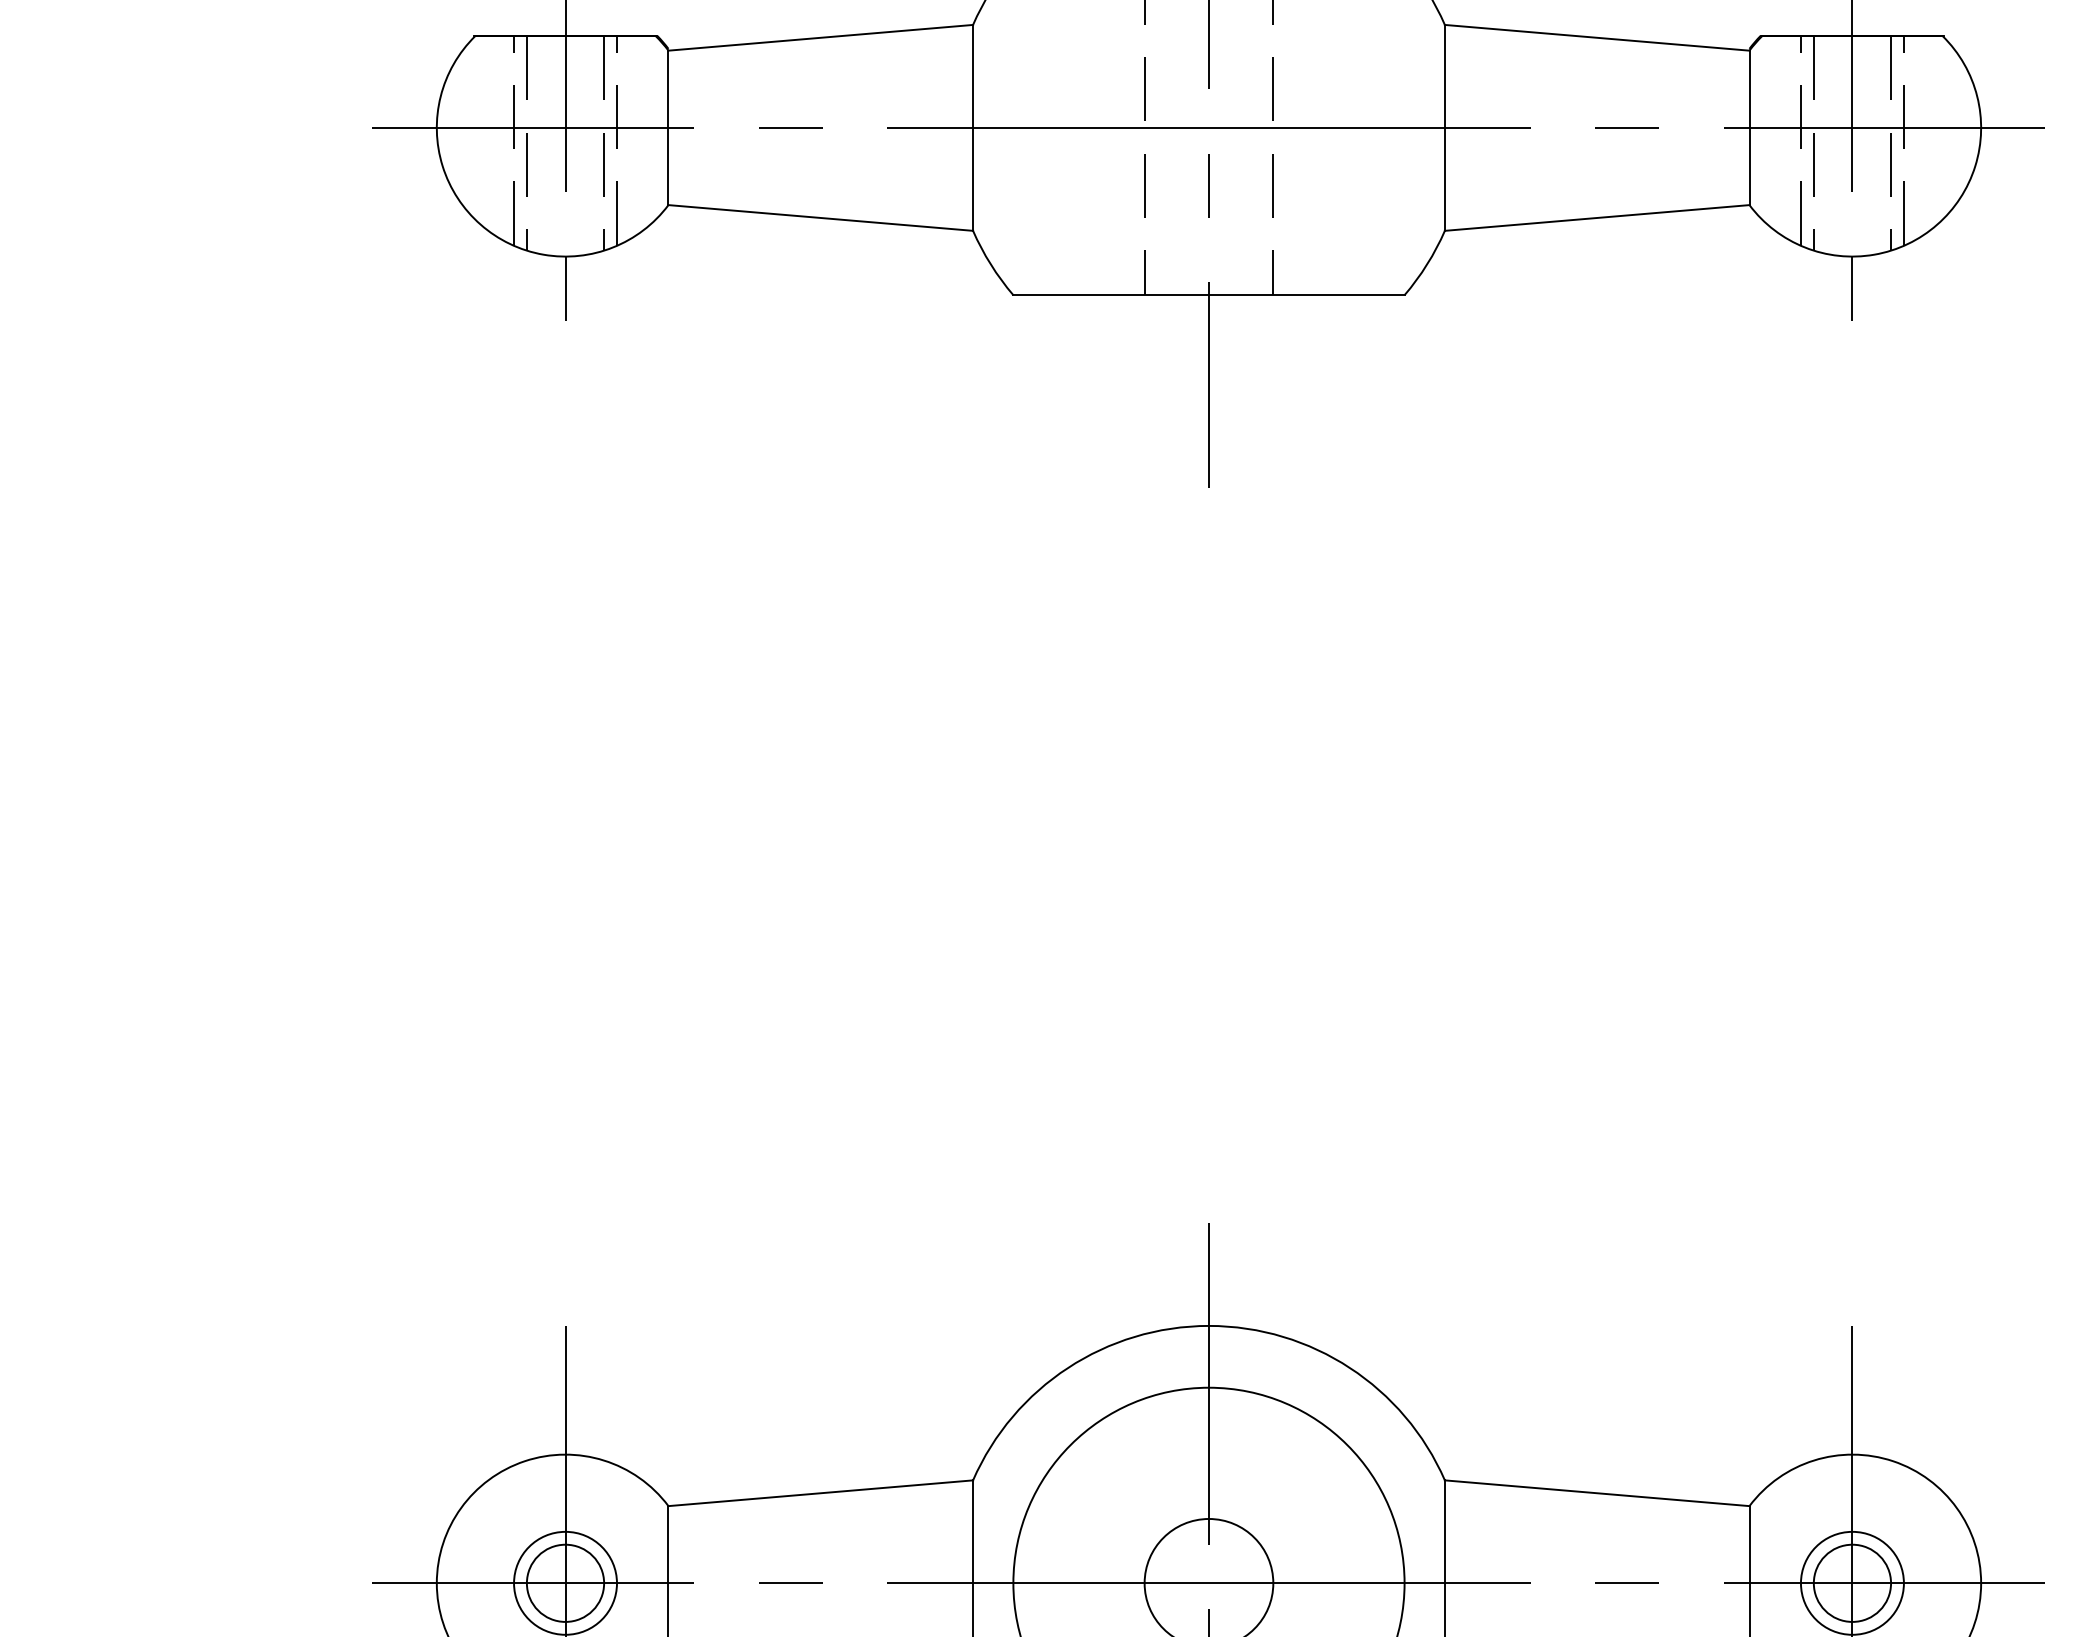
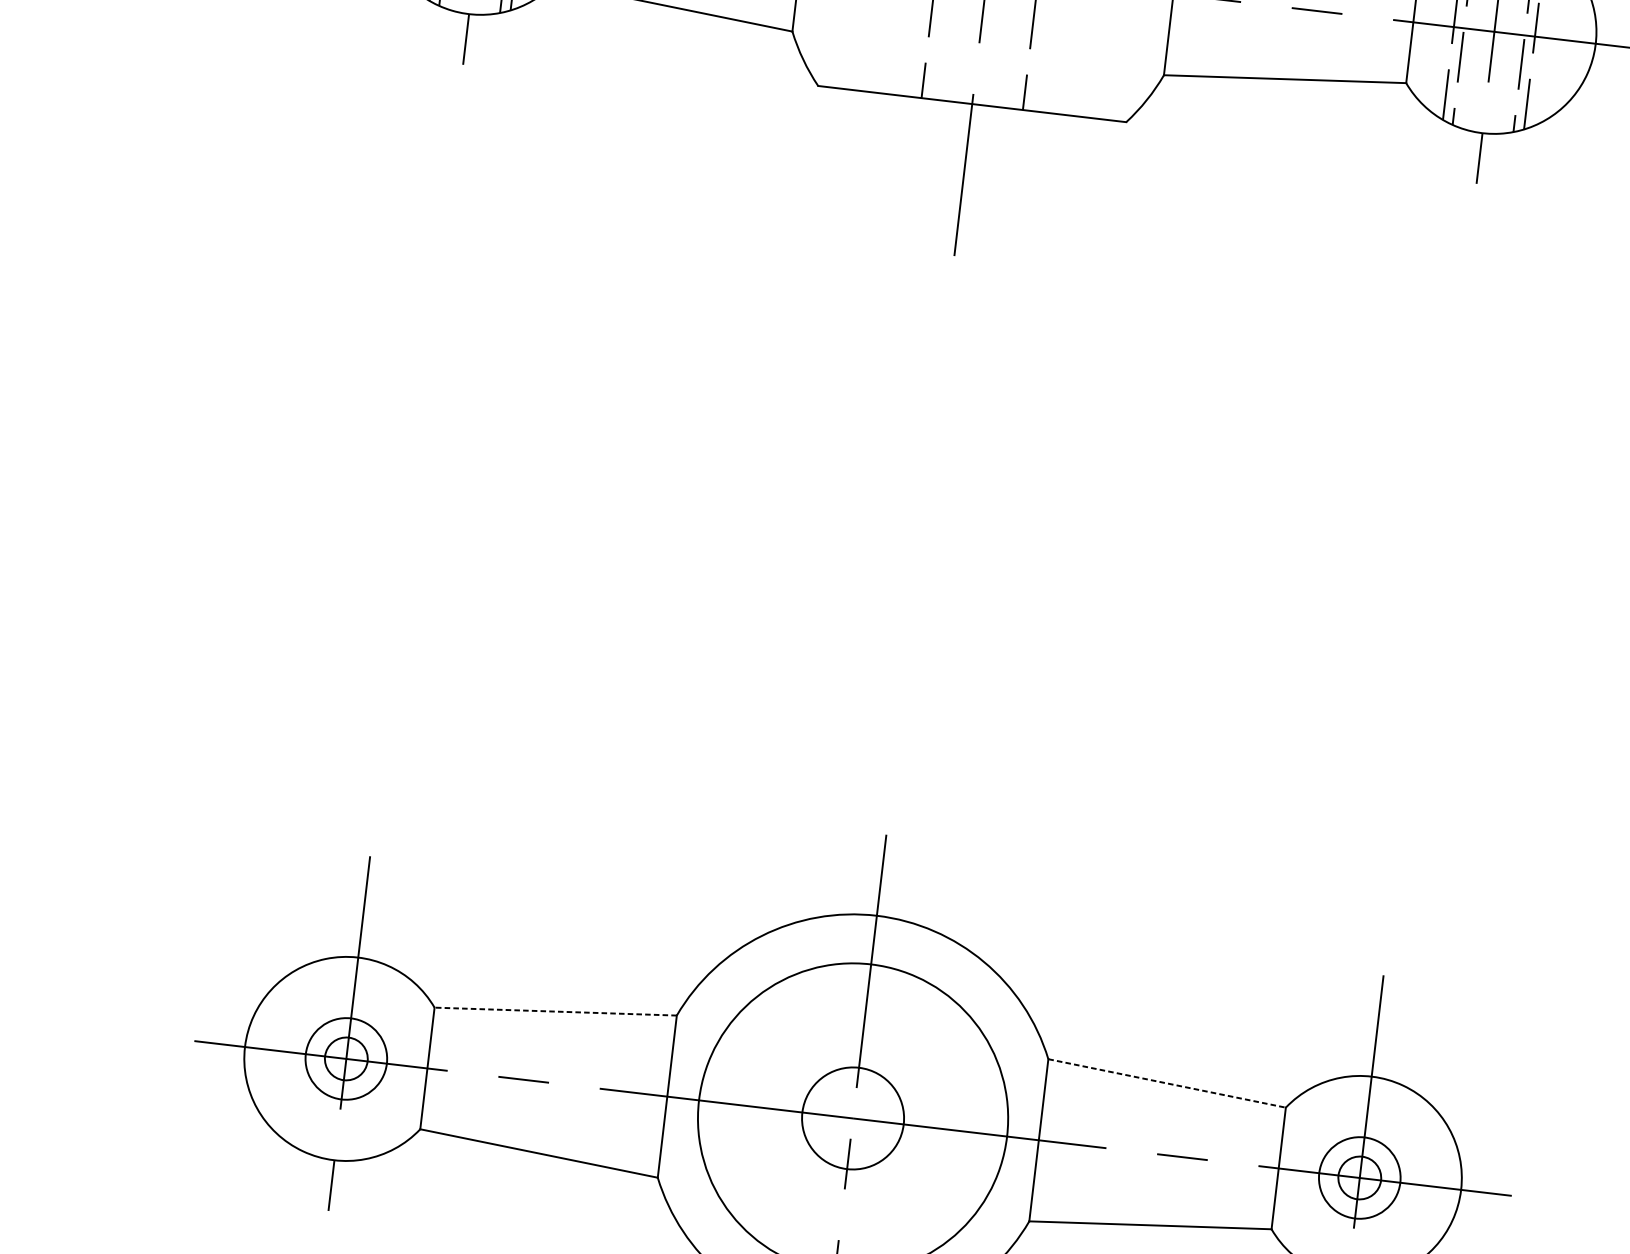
line: (820, 1493) -> (555, 1011), solid -> dashed
line: (1597, 1493) -> (1167, 1083), solid -> dashed
circle: (565, 1582) -> (346, 1058), size x0.7
circle: (1852, 1582) -> (1359, 1177), size x0.7

